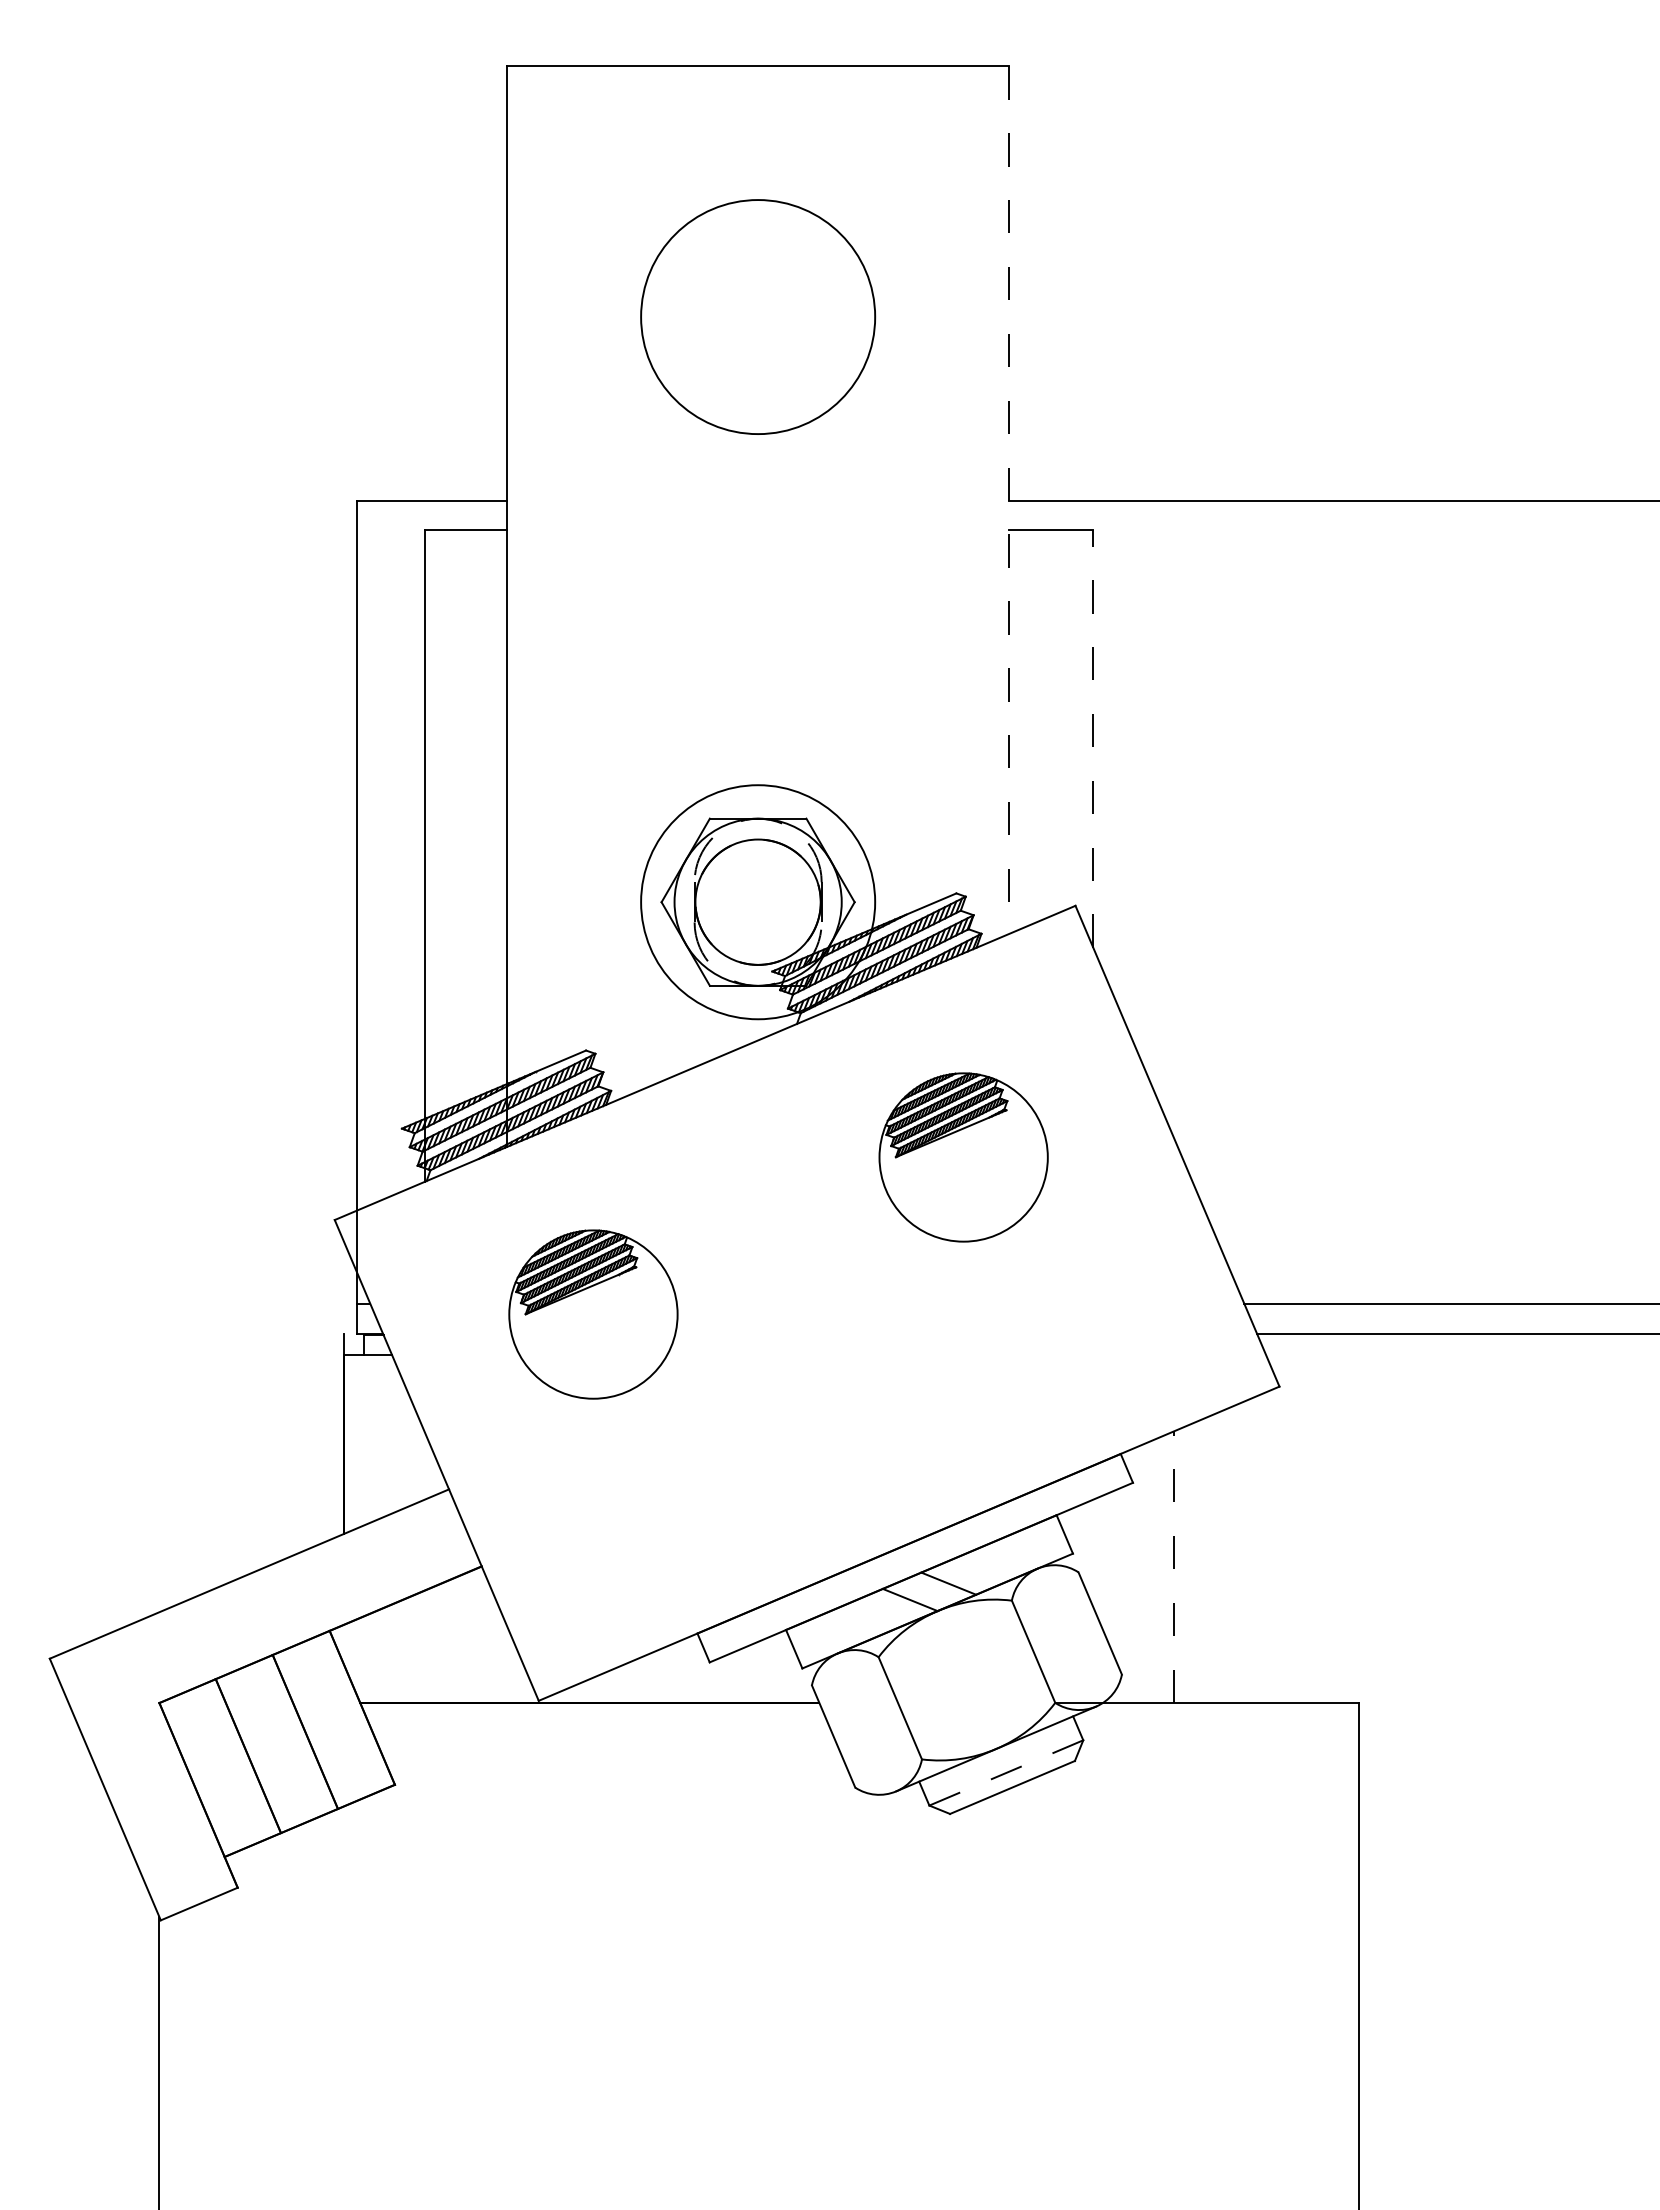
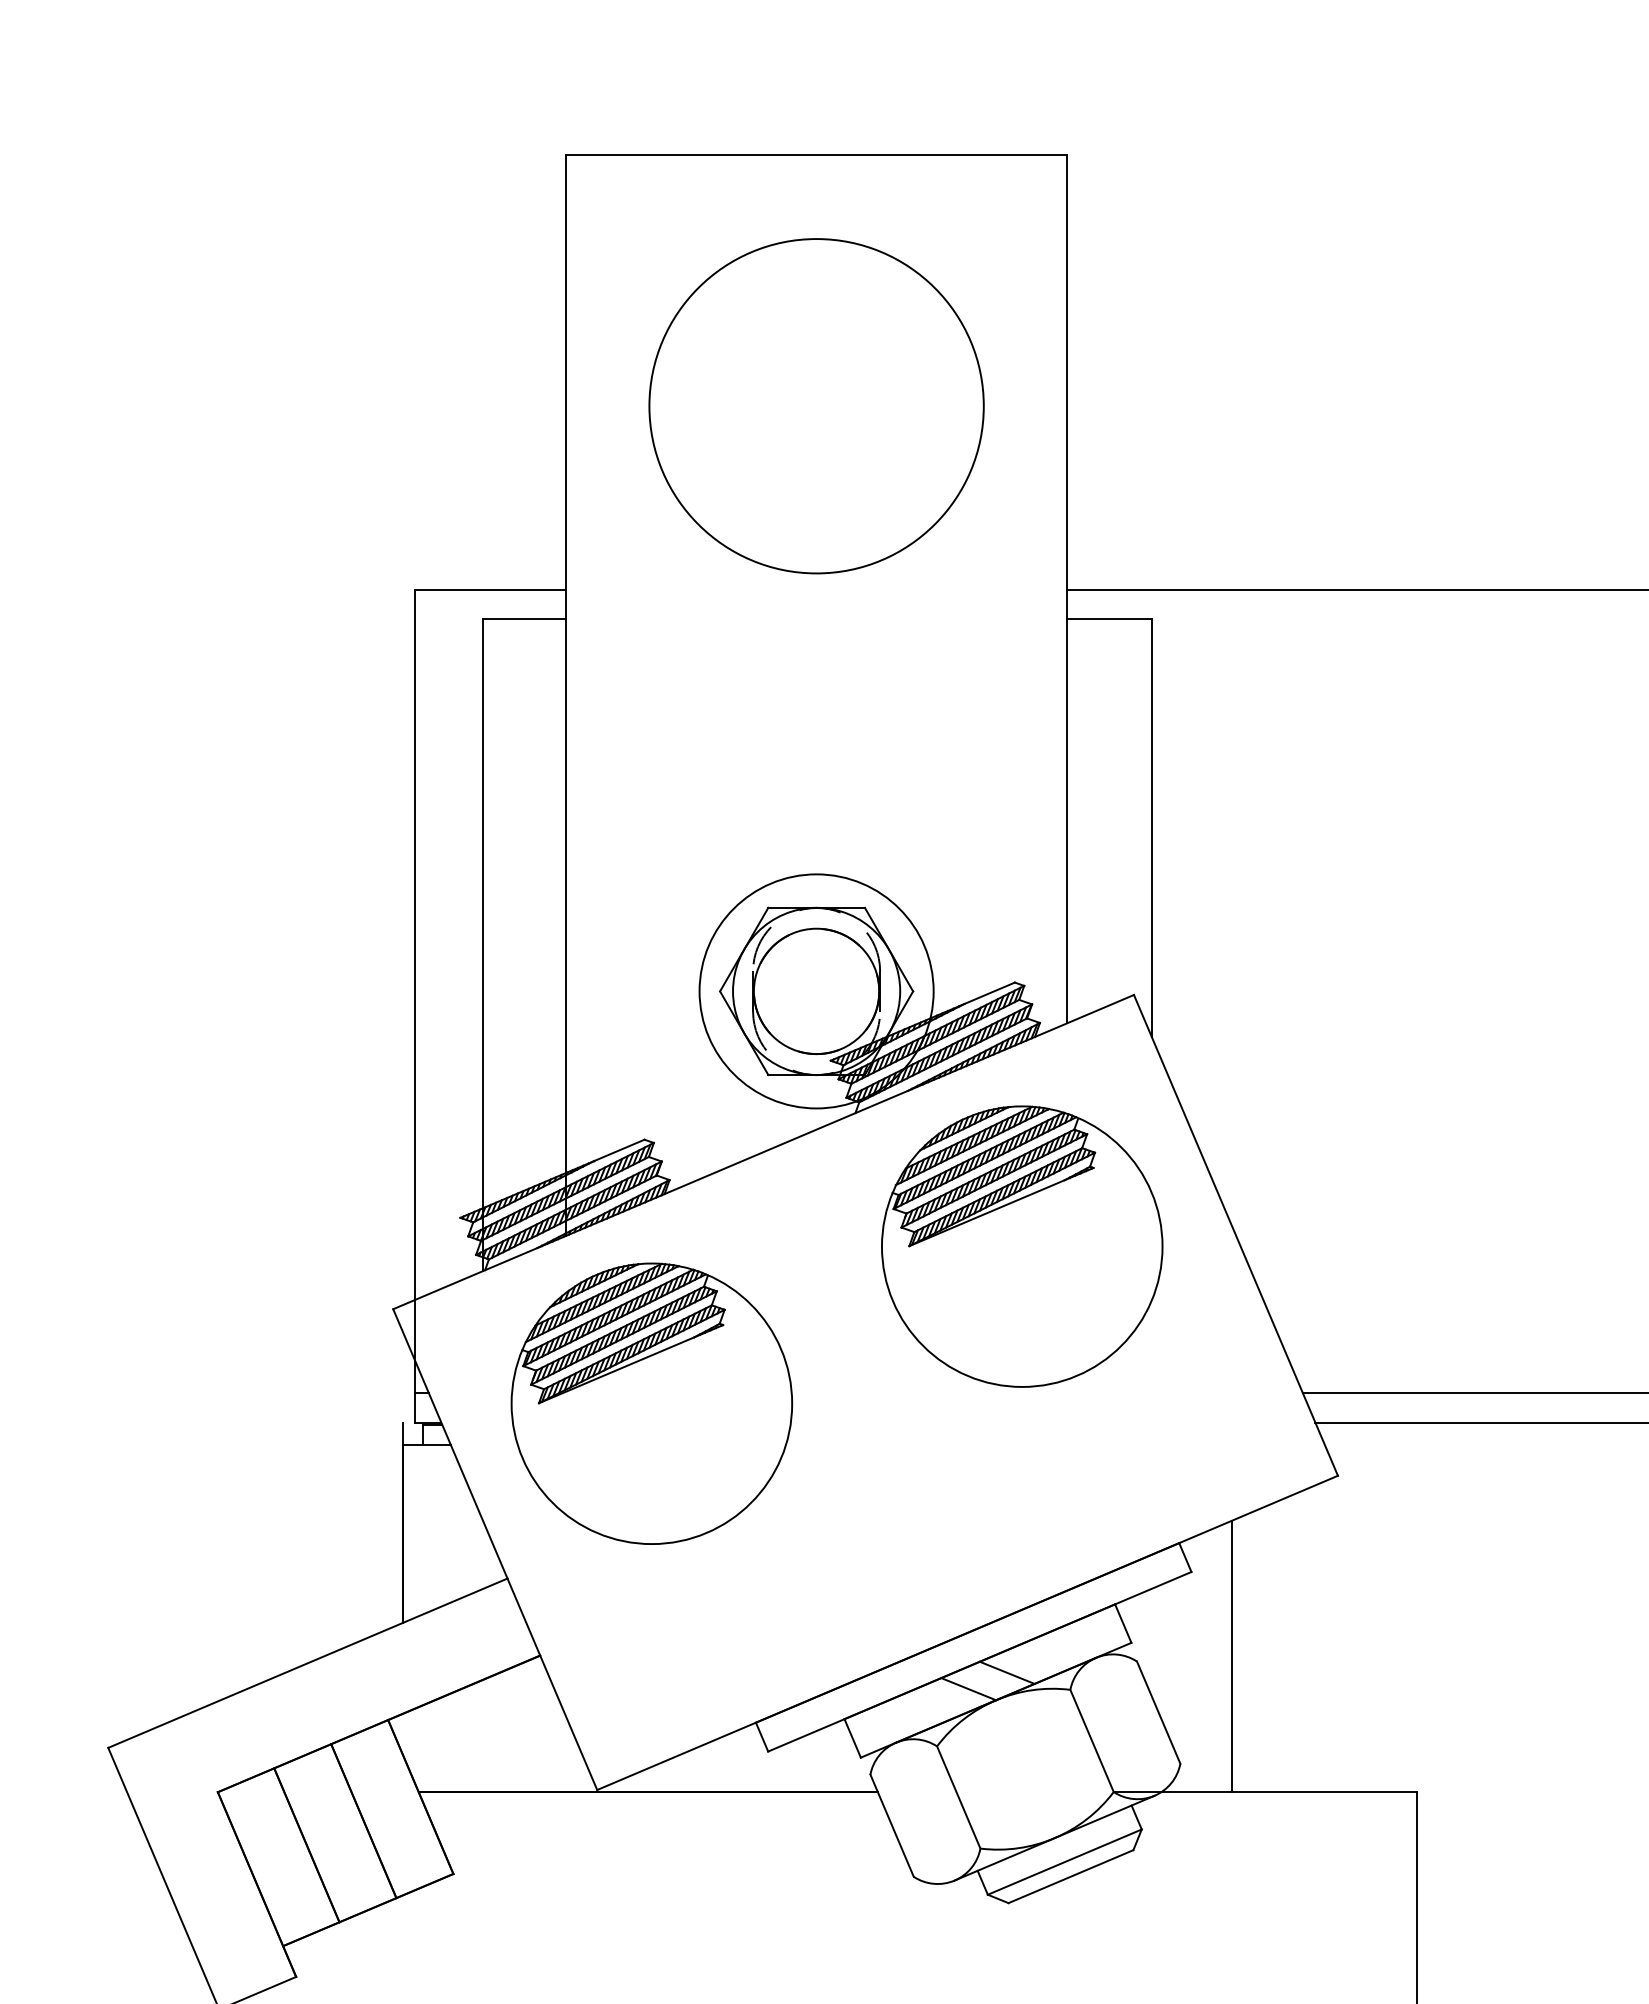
circle: (757, 316) -> (815, 405), size x1.43
line: (1008, 500) -> (1066, 589), dashed -> solid
line: (1093, 738) -> (1151, 827), dashed -> solid
part: (963, 1157) -> (1021, 1246), size x1.67
part: (593, 1314) -> (651, 1403), size x1.67
line: (1173, 1567) -> (1231, 1656), dashed -> solid
line: (1006, 1772) -> (1064, 1861), dashed -> solid

